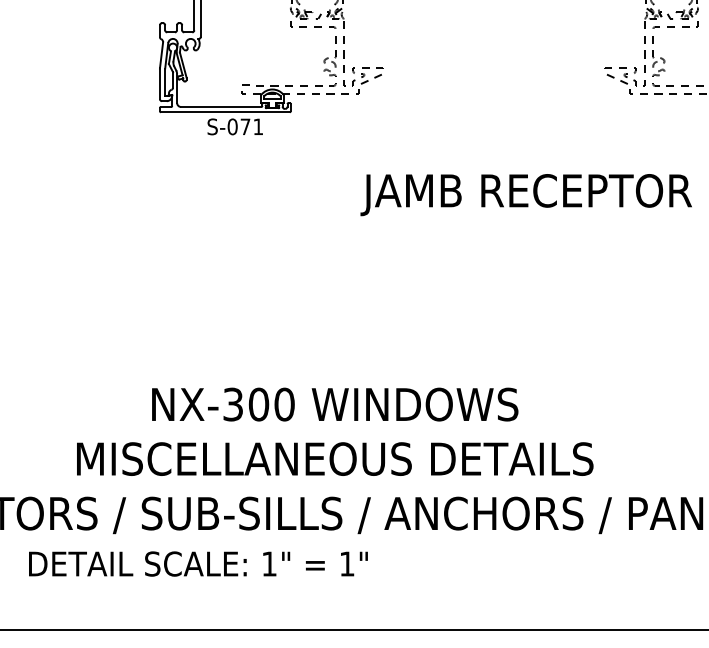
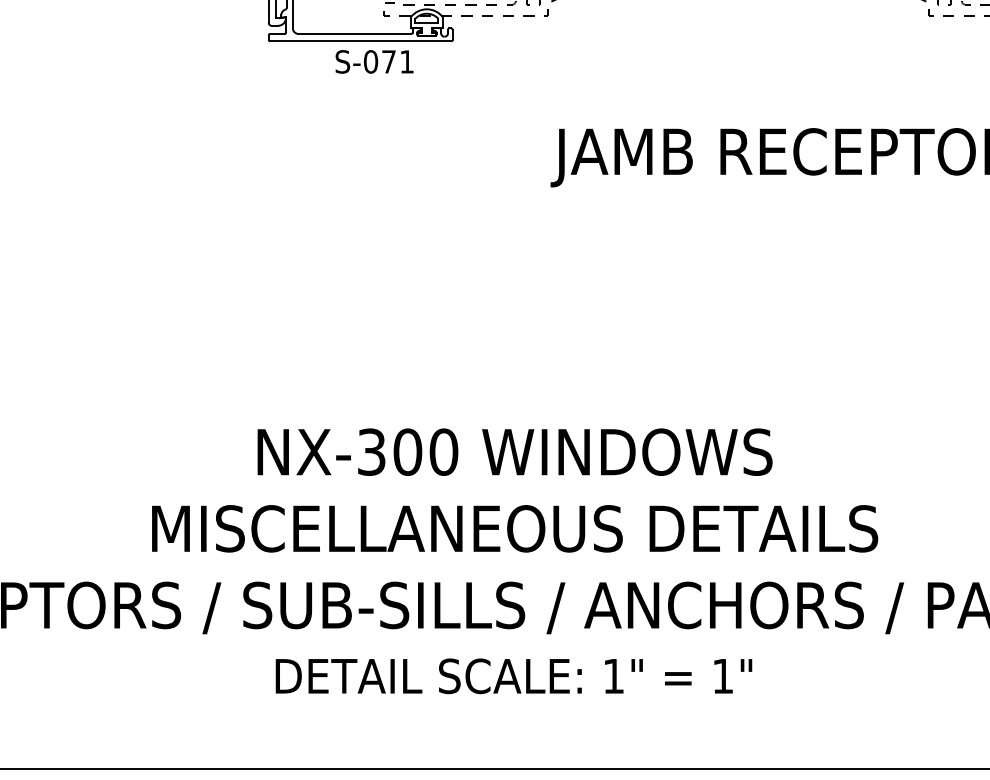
text: (198, 563) -> (514, 675), moved

